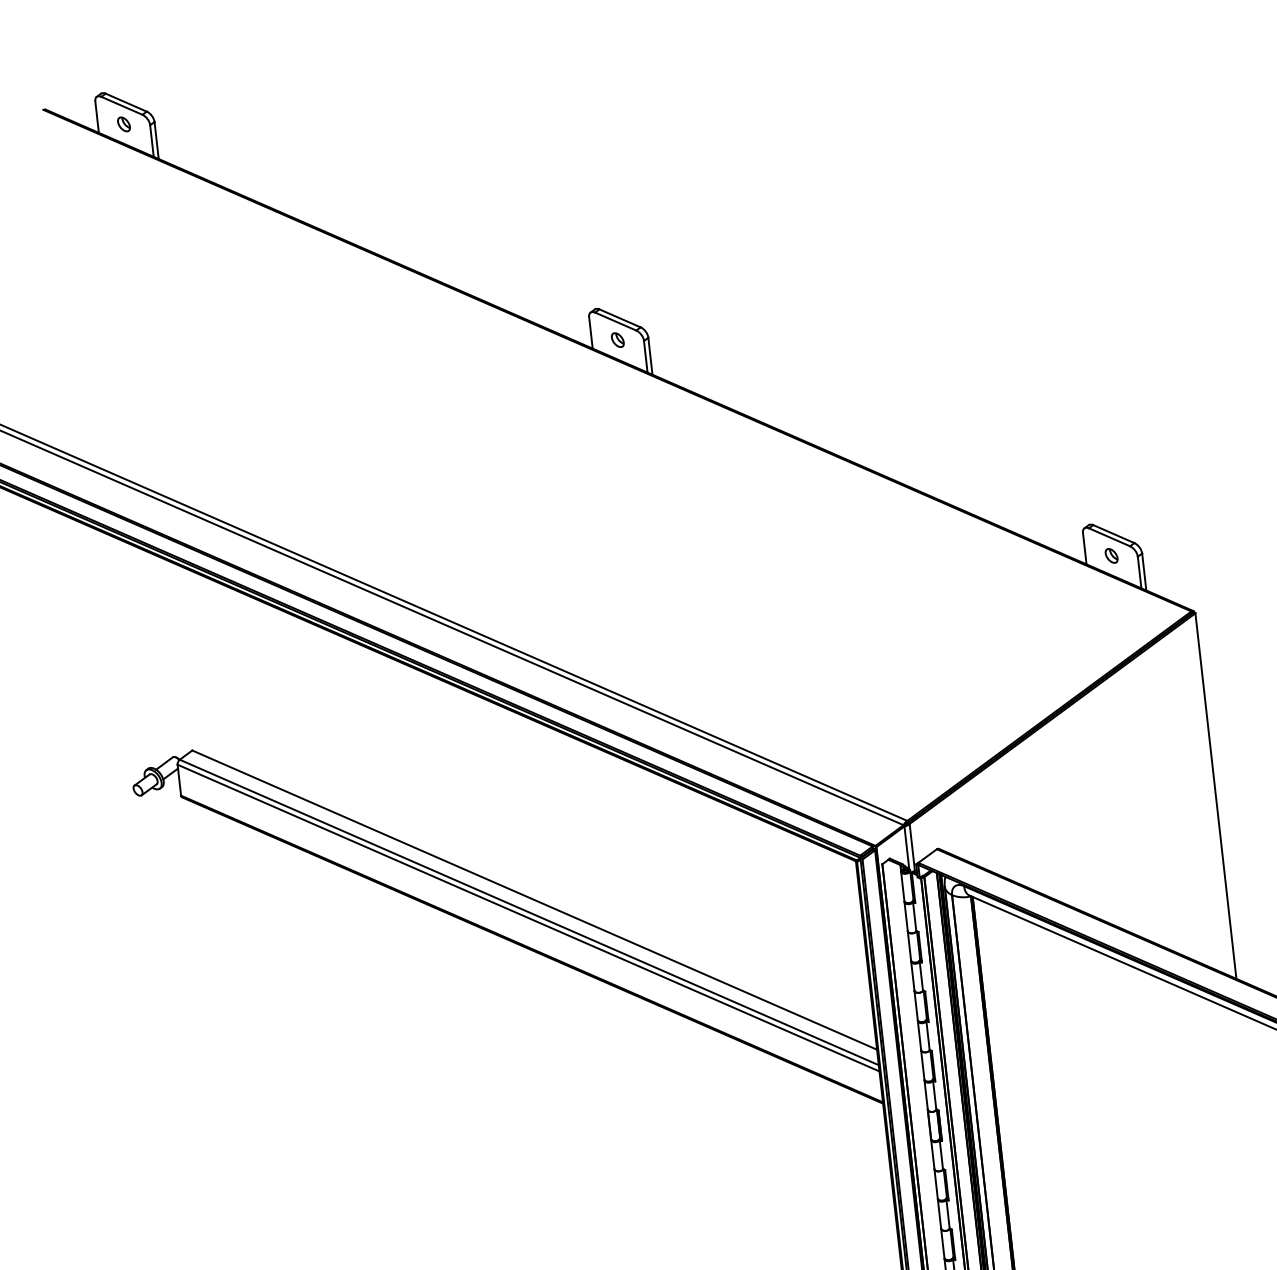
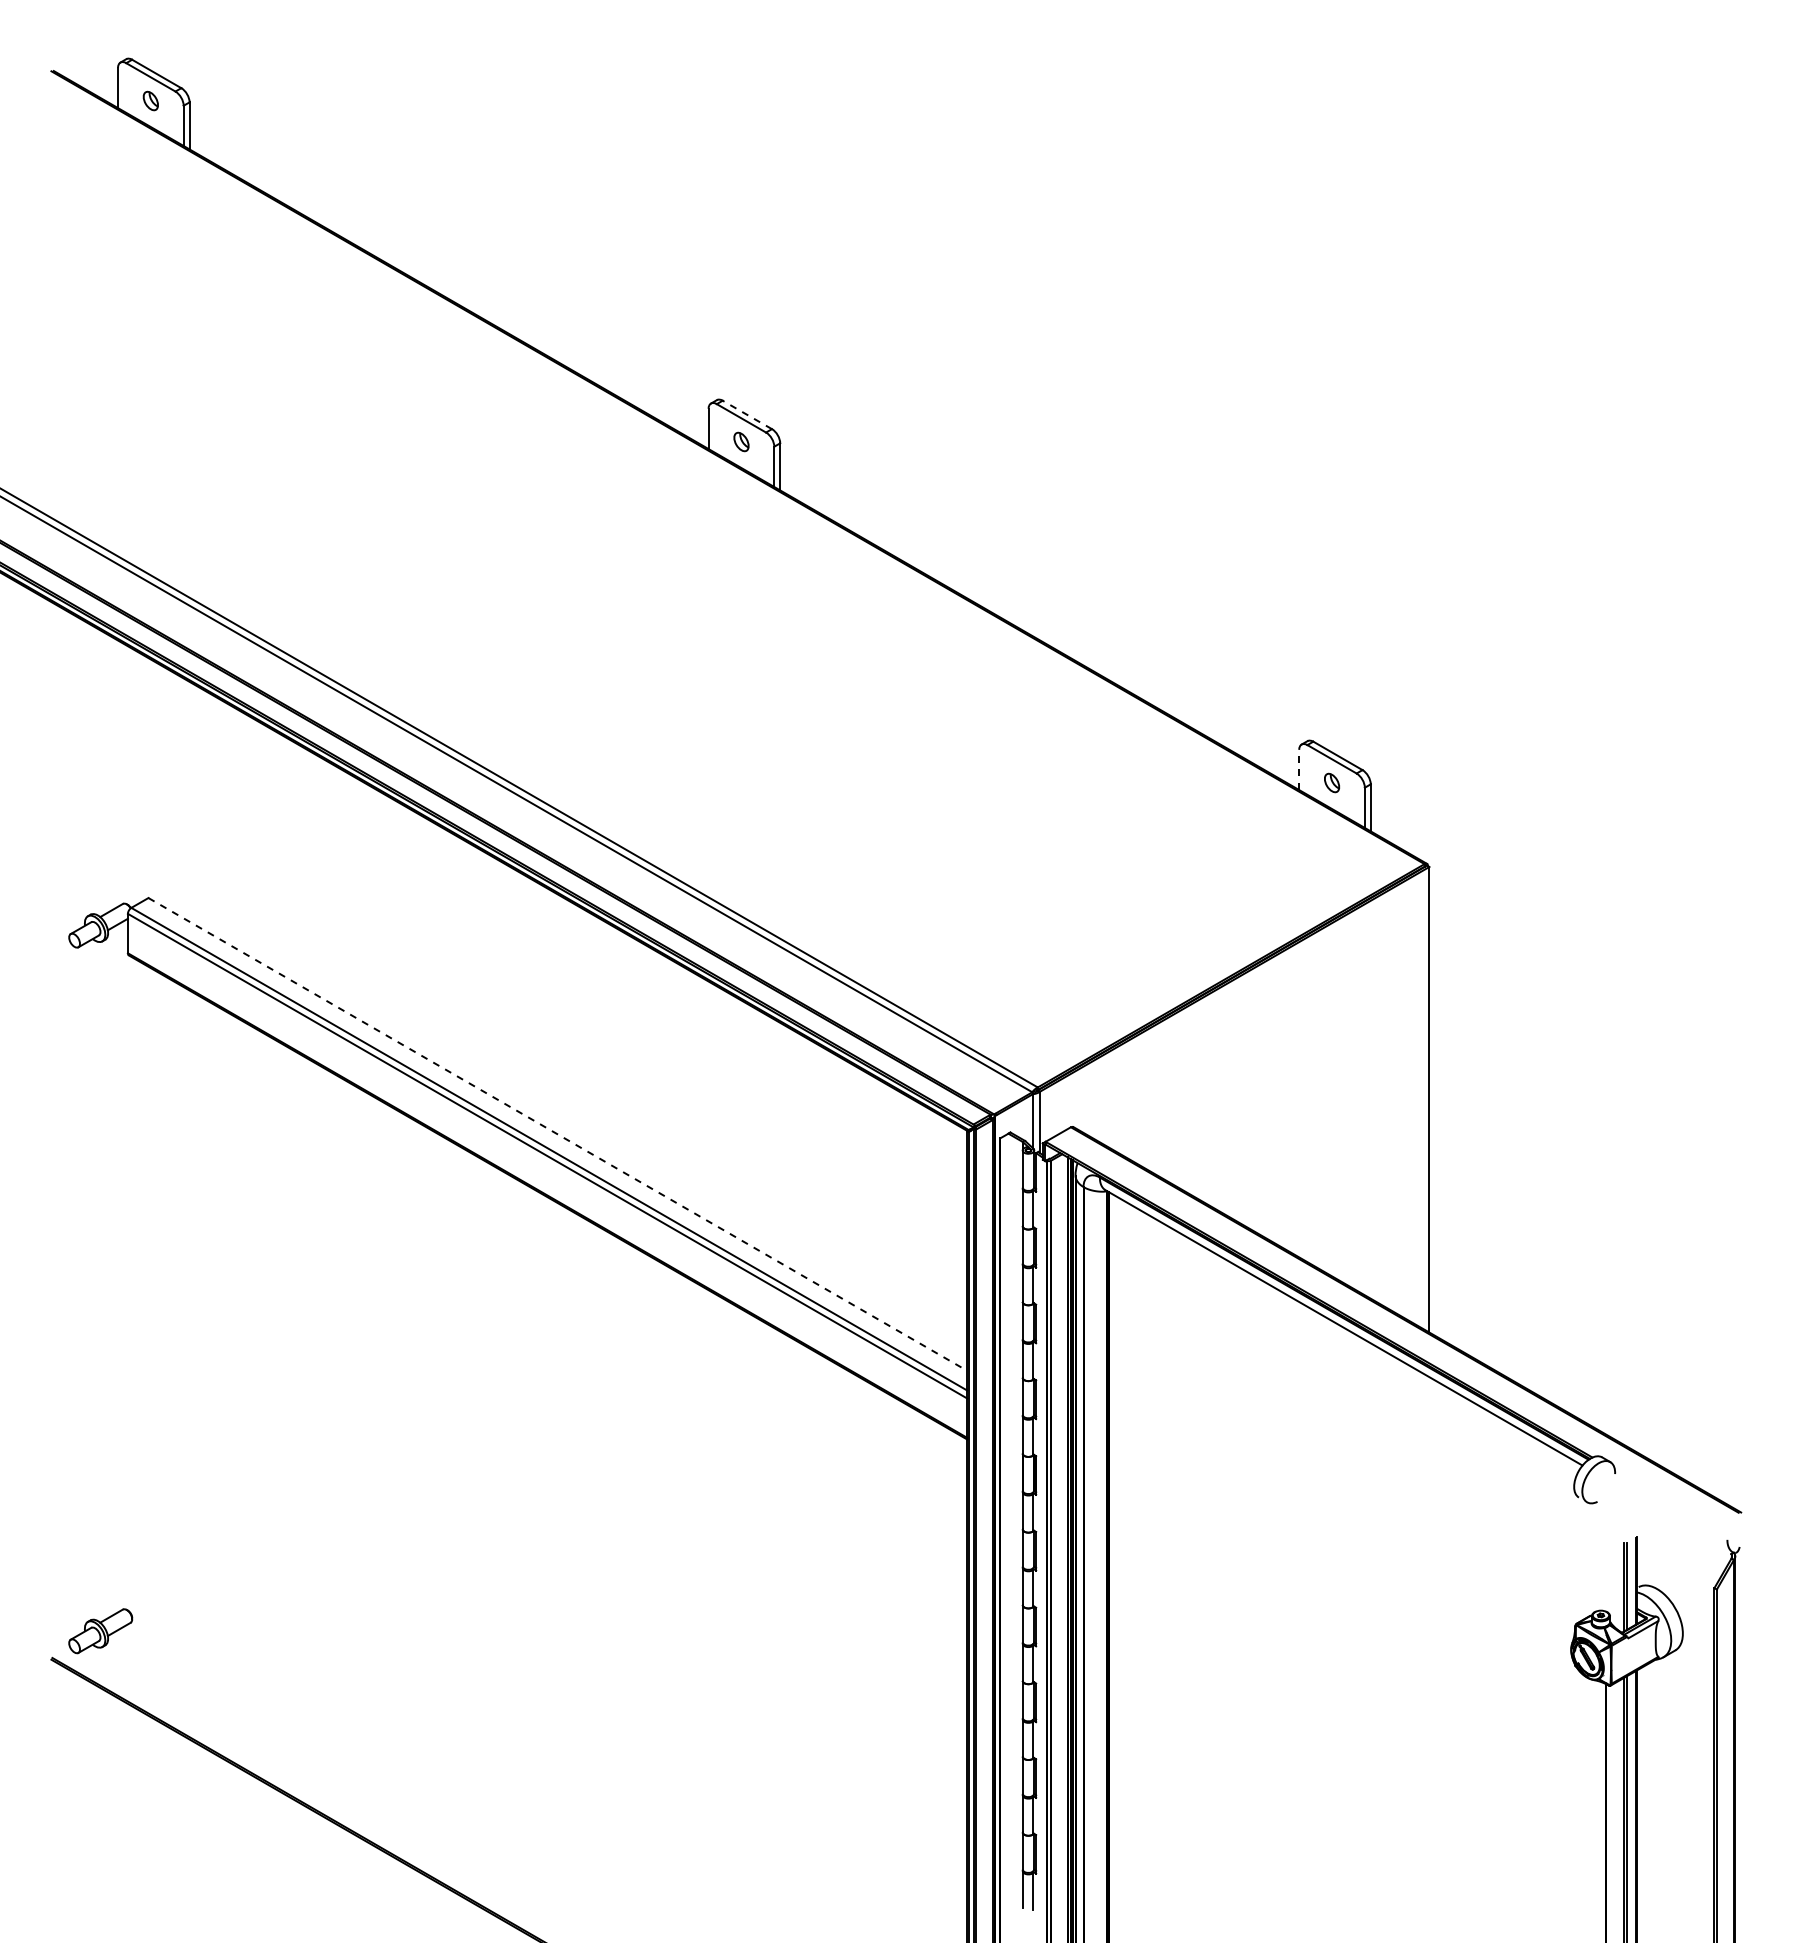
line: (619, 318) -> (746, 414), solid -> dashed
line: (1084, 548) -> (1299, 769), solid -> dashed
line: (534, 900) -> (557, 1134), solid -> dashed

